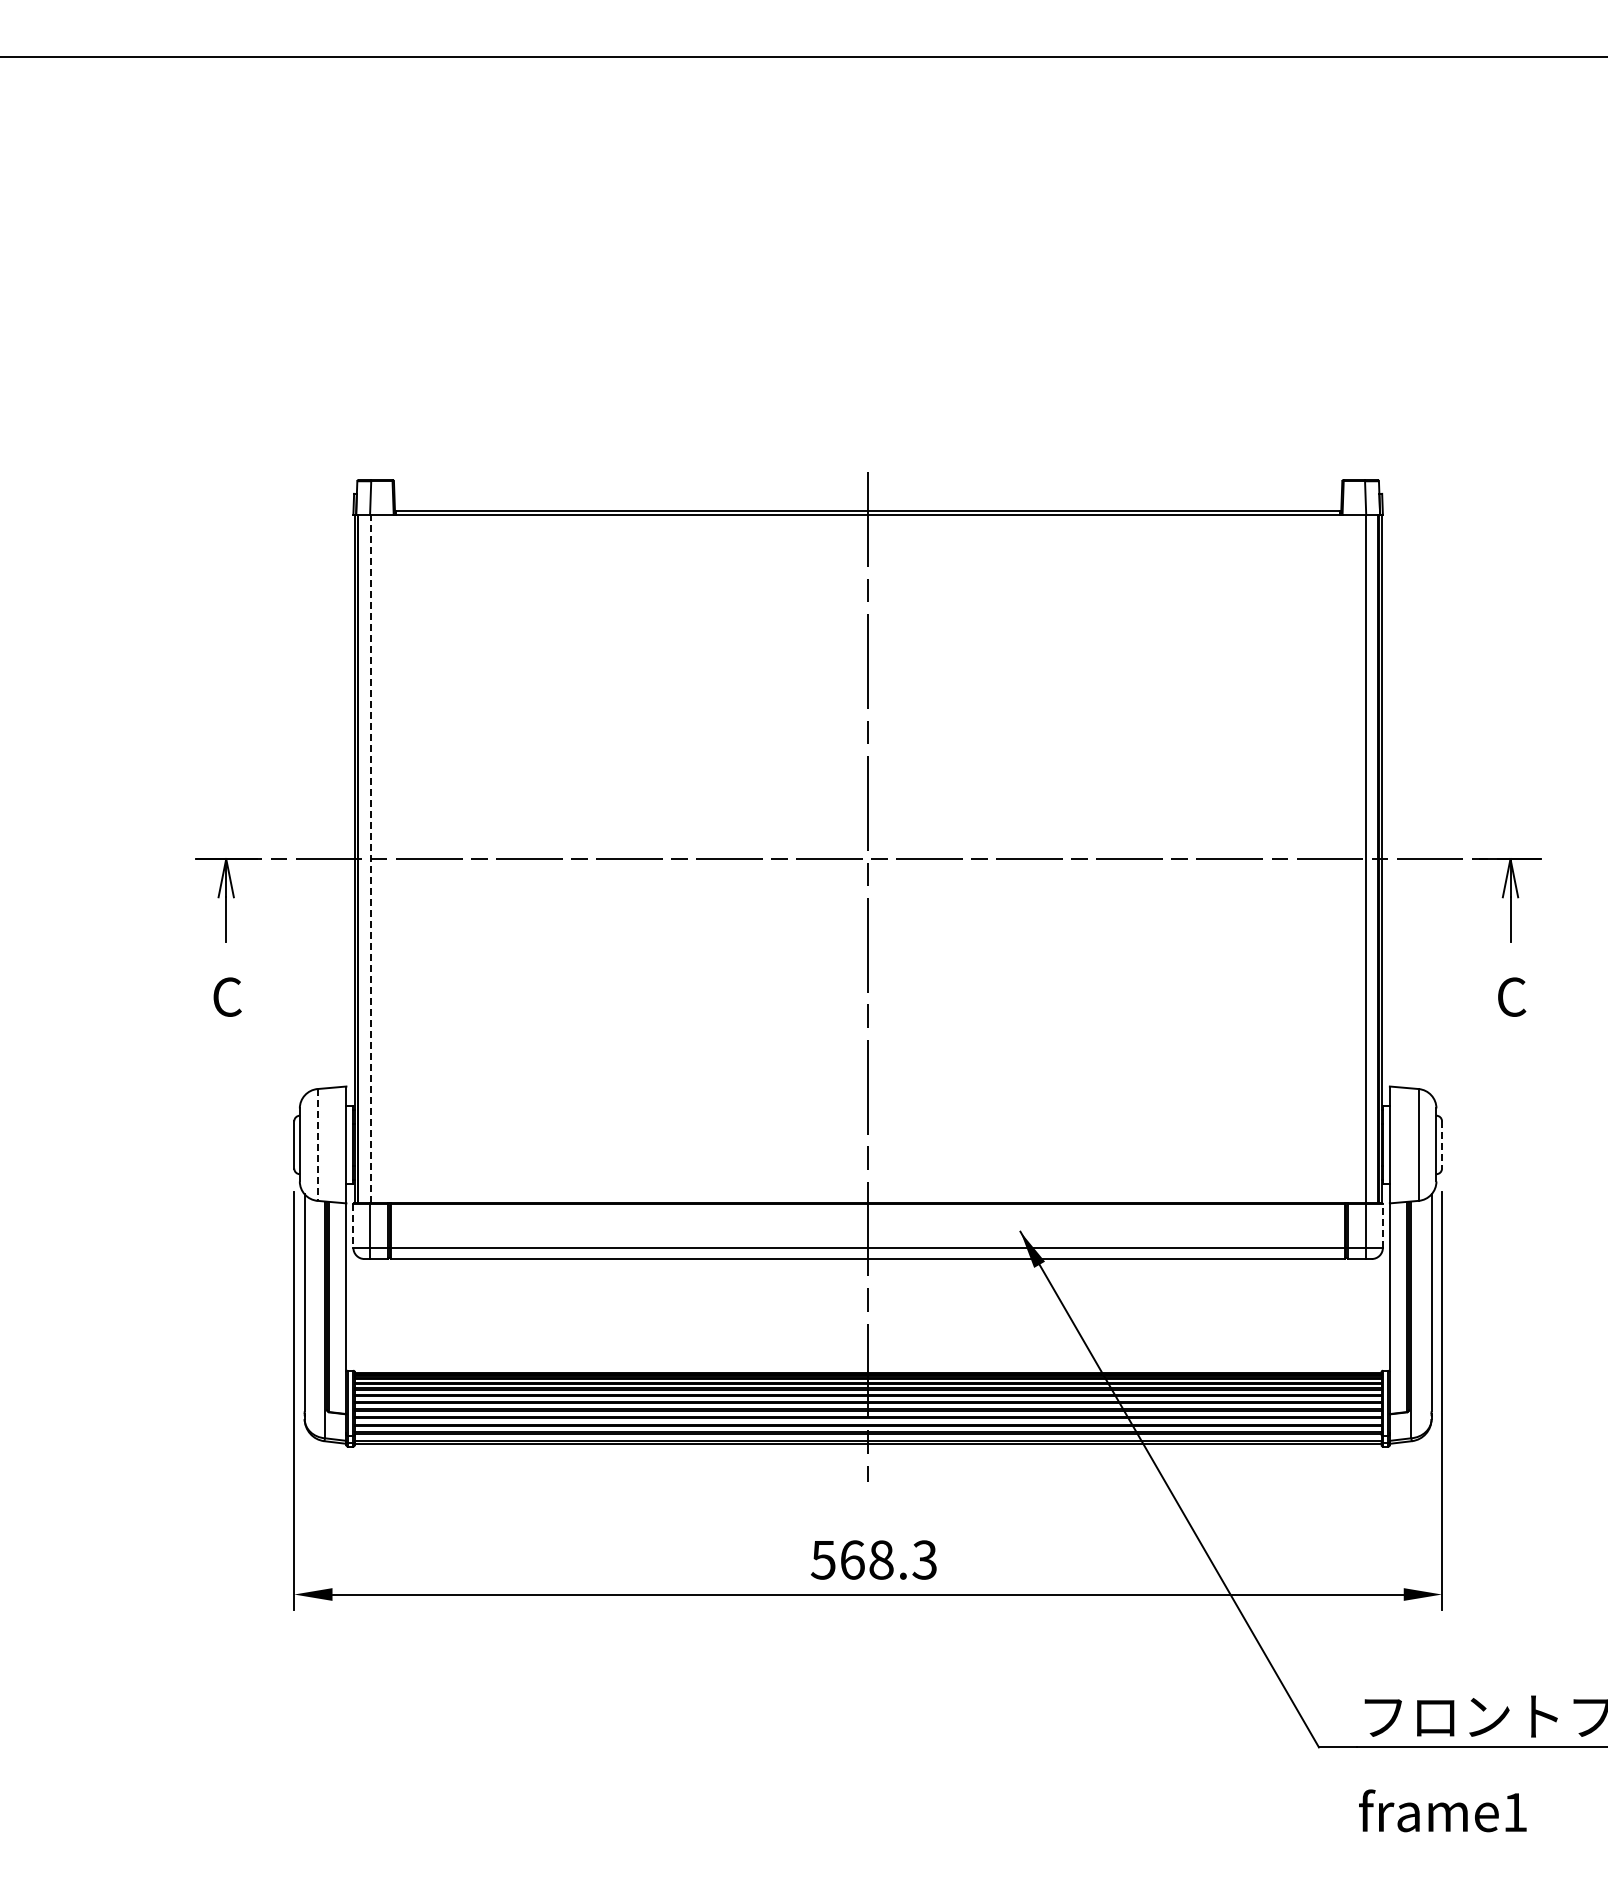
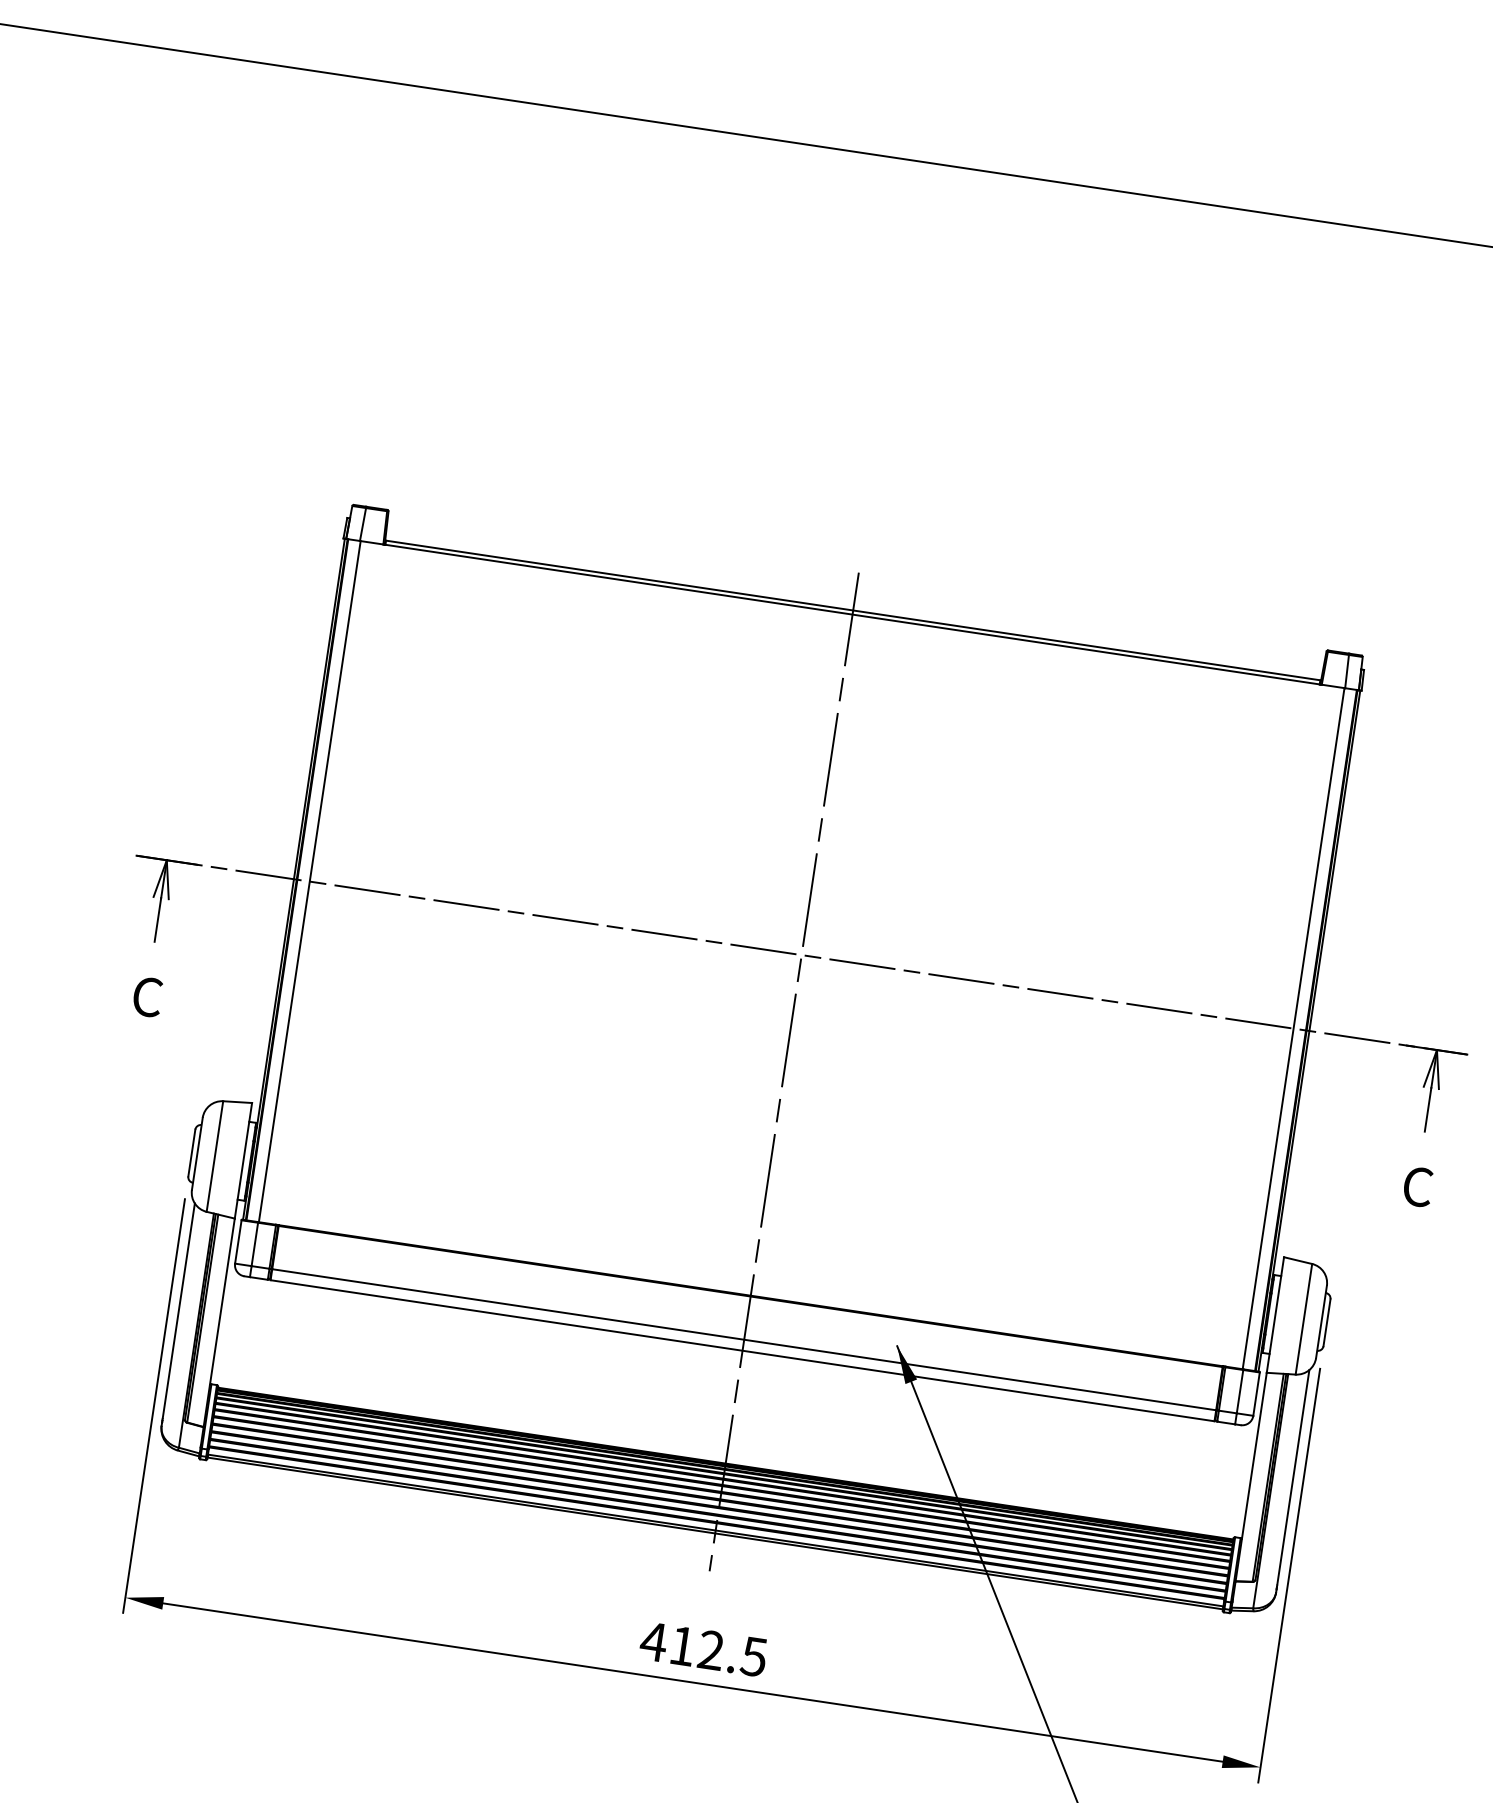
line: (370, 858) -> (309, 881), dashed -> solid
line: (317, 1144) -> (214, 1156), dashed -> solid
line: (1442, 1144) -> (1327, 1322), dashed -> solid
line: (353, 1226) -> (238, 1242), dashed -> solid
line: (1382, 1226) -> (1256, 1394), dashed -> solid
text: (873, 1559) -> (703, 1648), 568.3 -> 412.5

